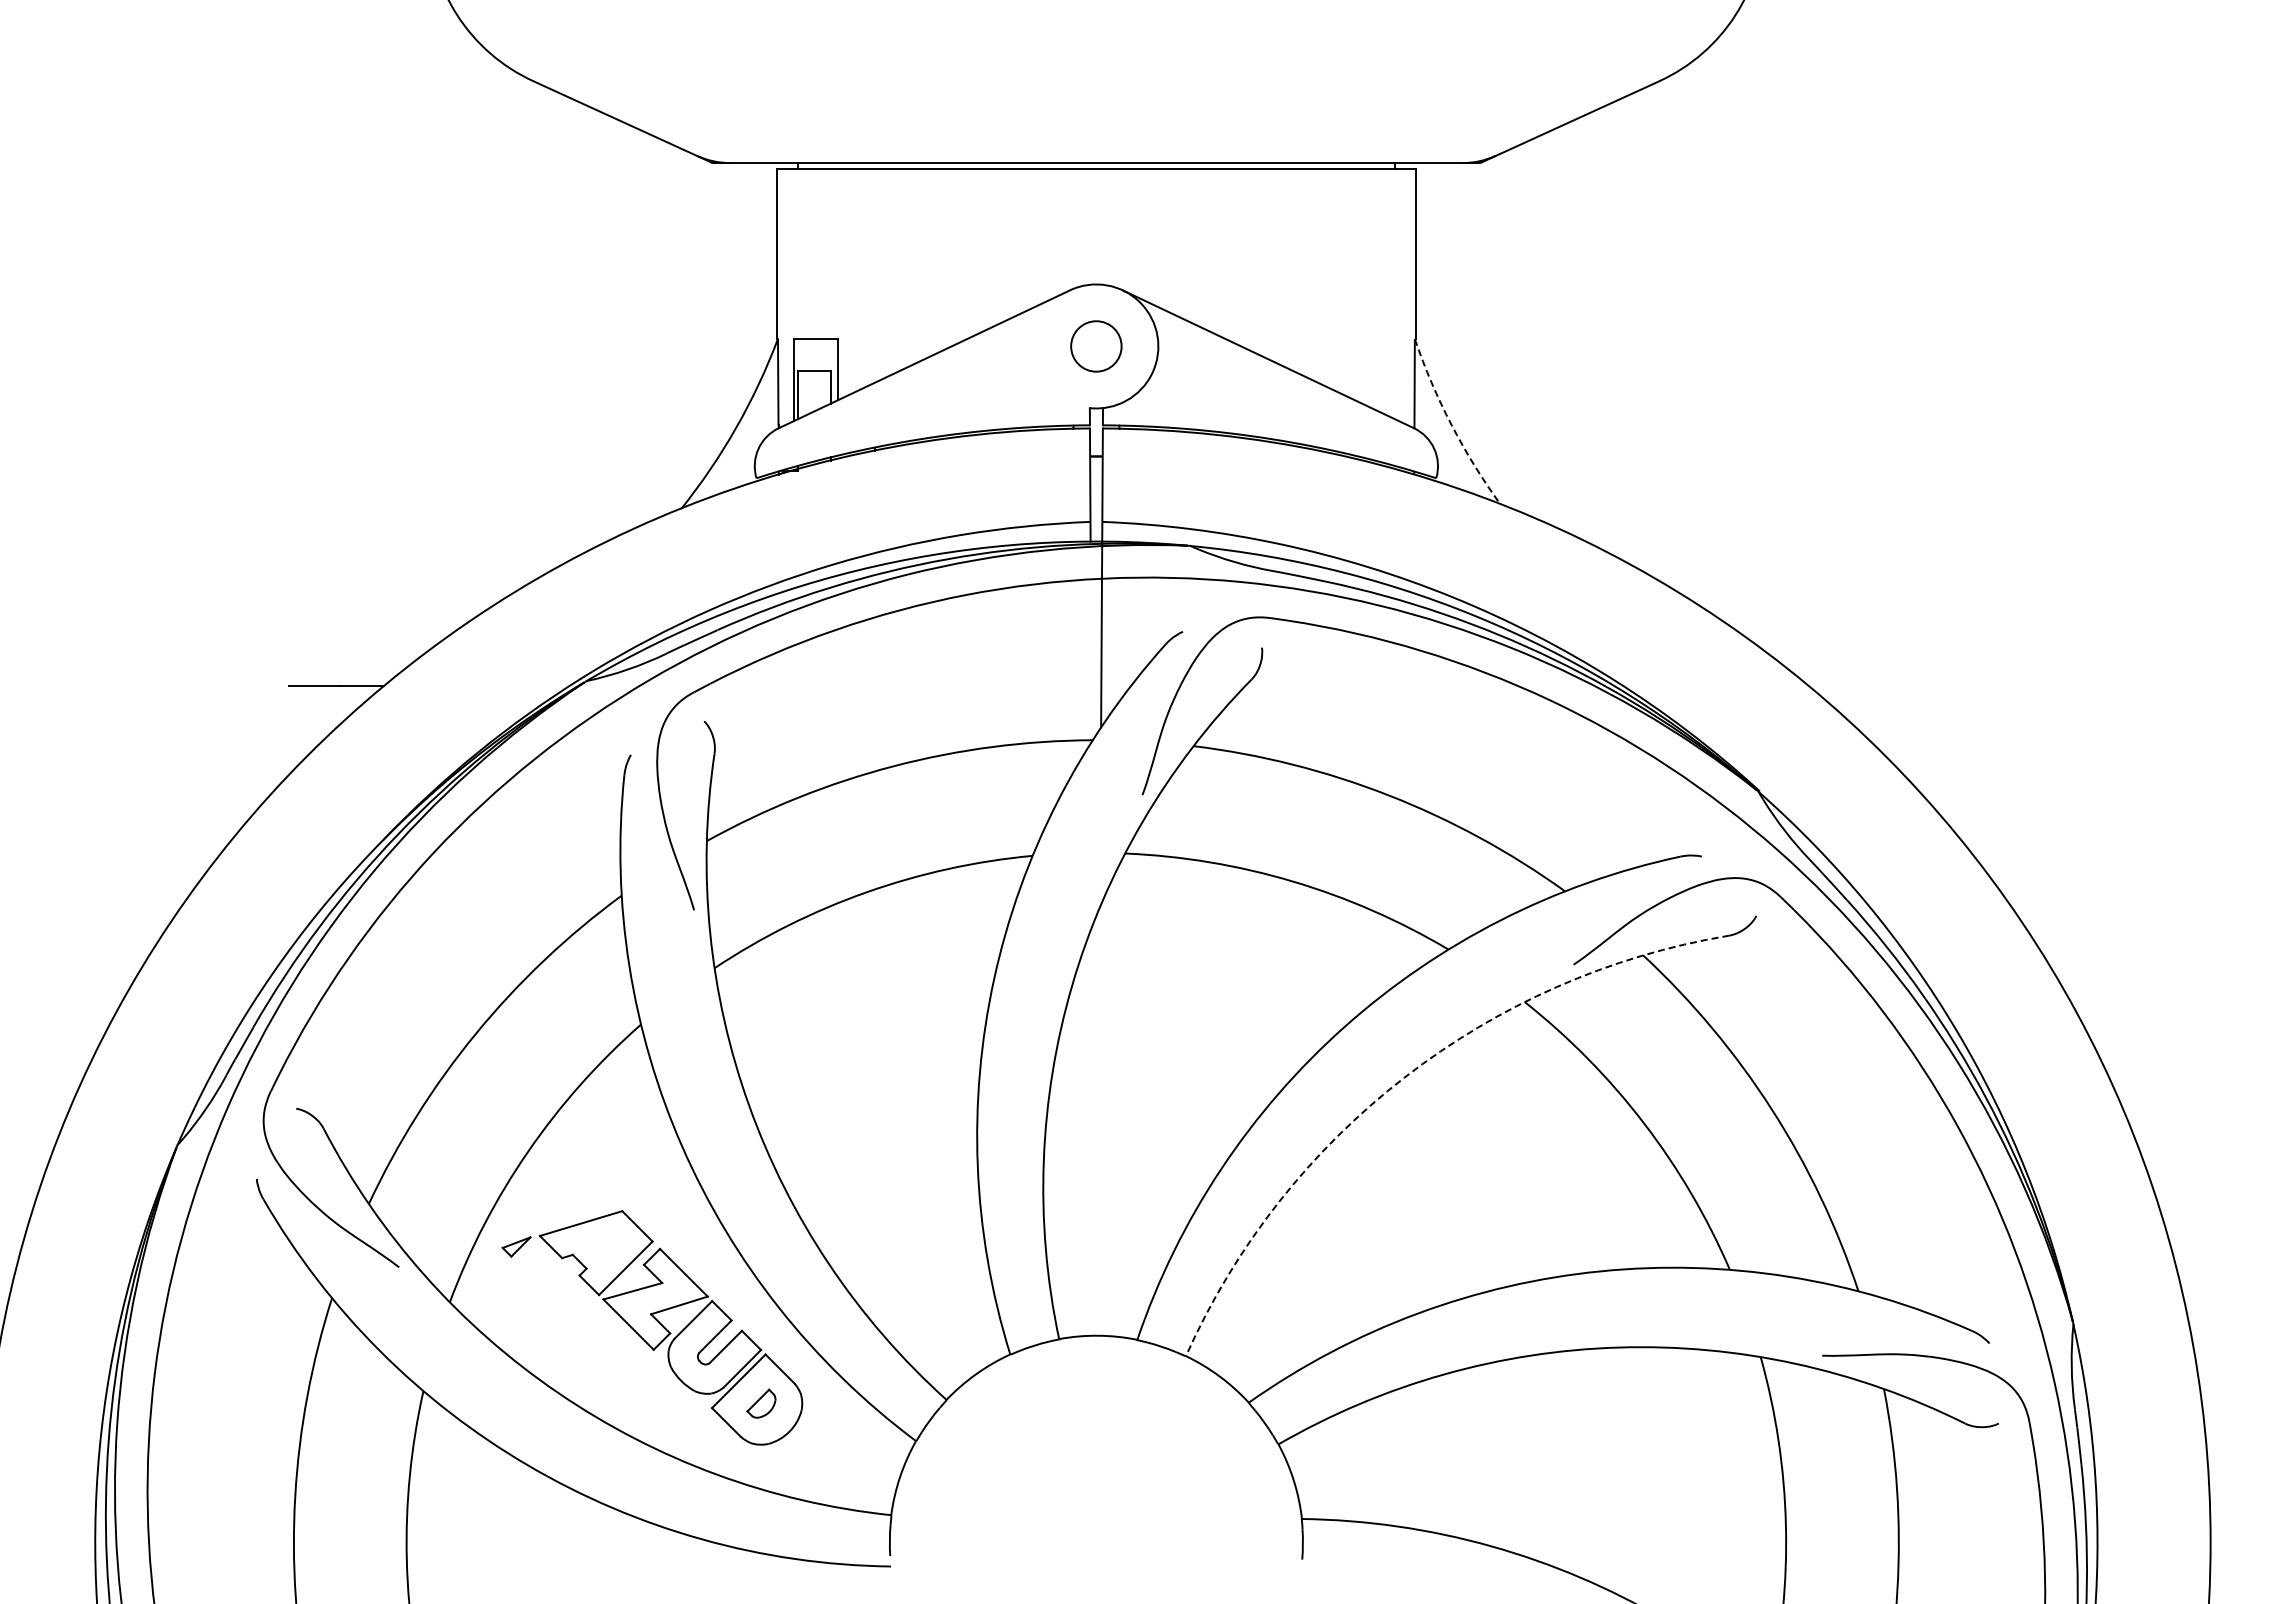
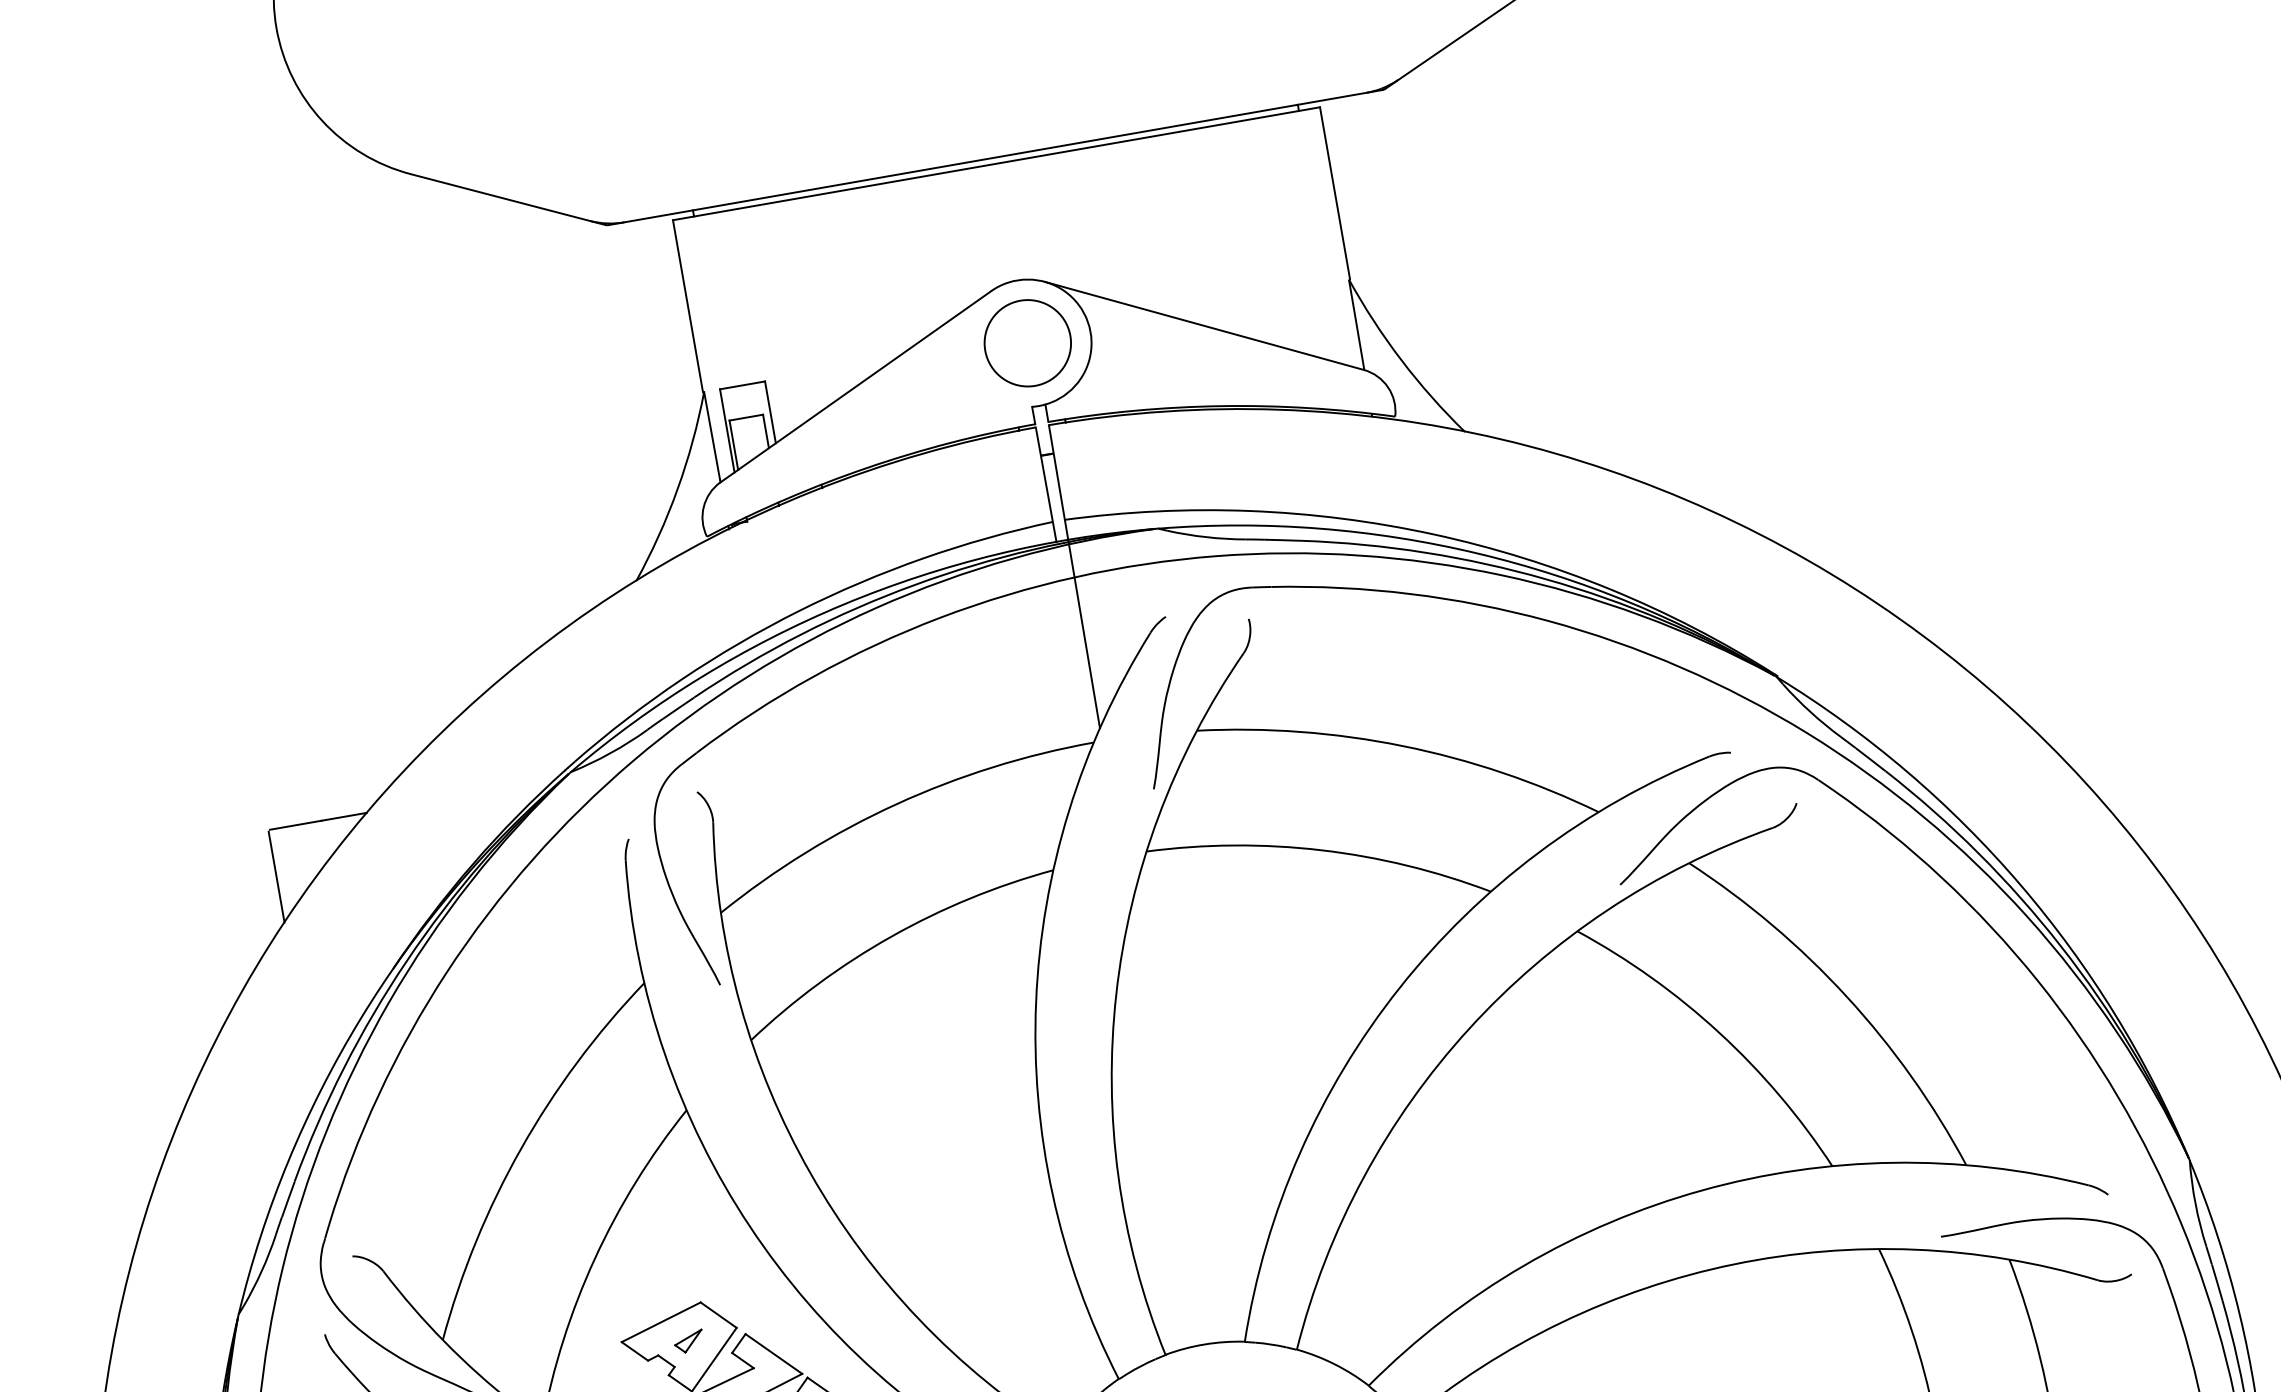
circle: (1096, 346) -> (1027, 343), size x1.67
arc: (1451, 425) -> (1401, 360), dashed -> solid
line: (286, 732) -> (276, 877), added
arc: (1404, 1077) -> (1468, 1028), dashed -> solid
part: (516, 1246) -> (688, 1341), moved

